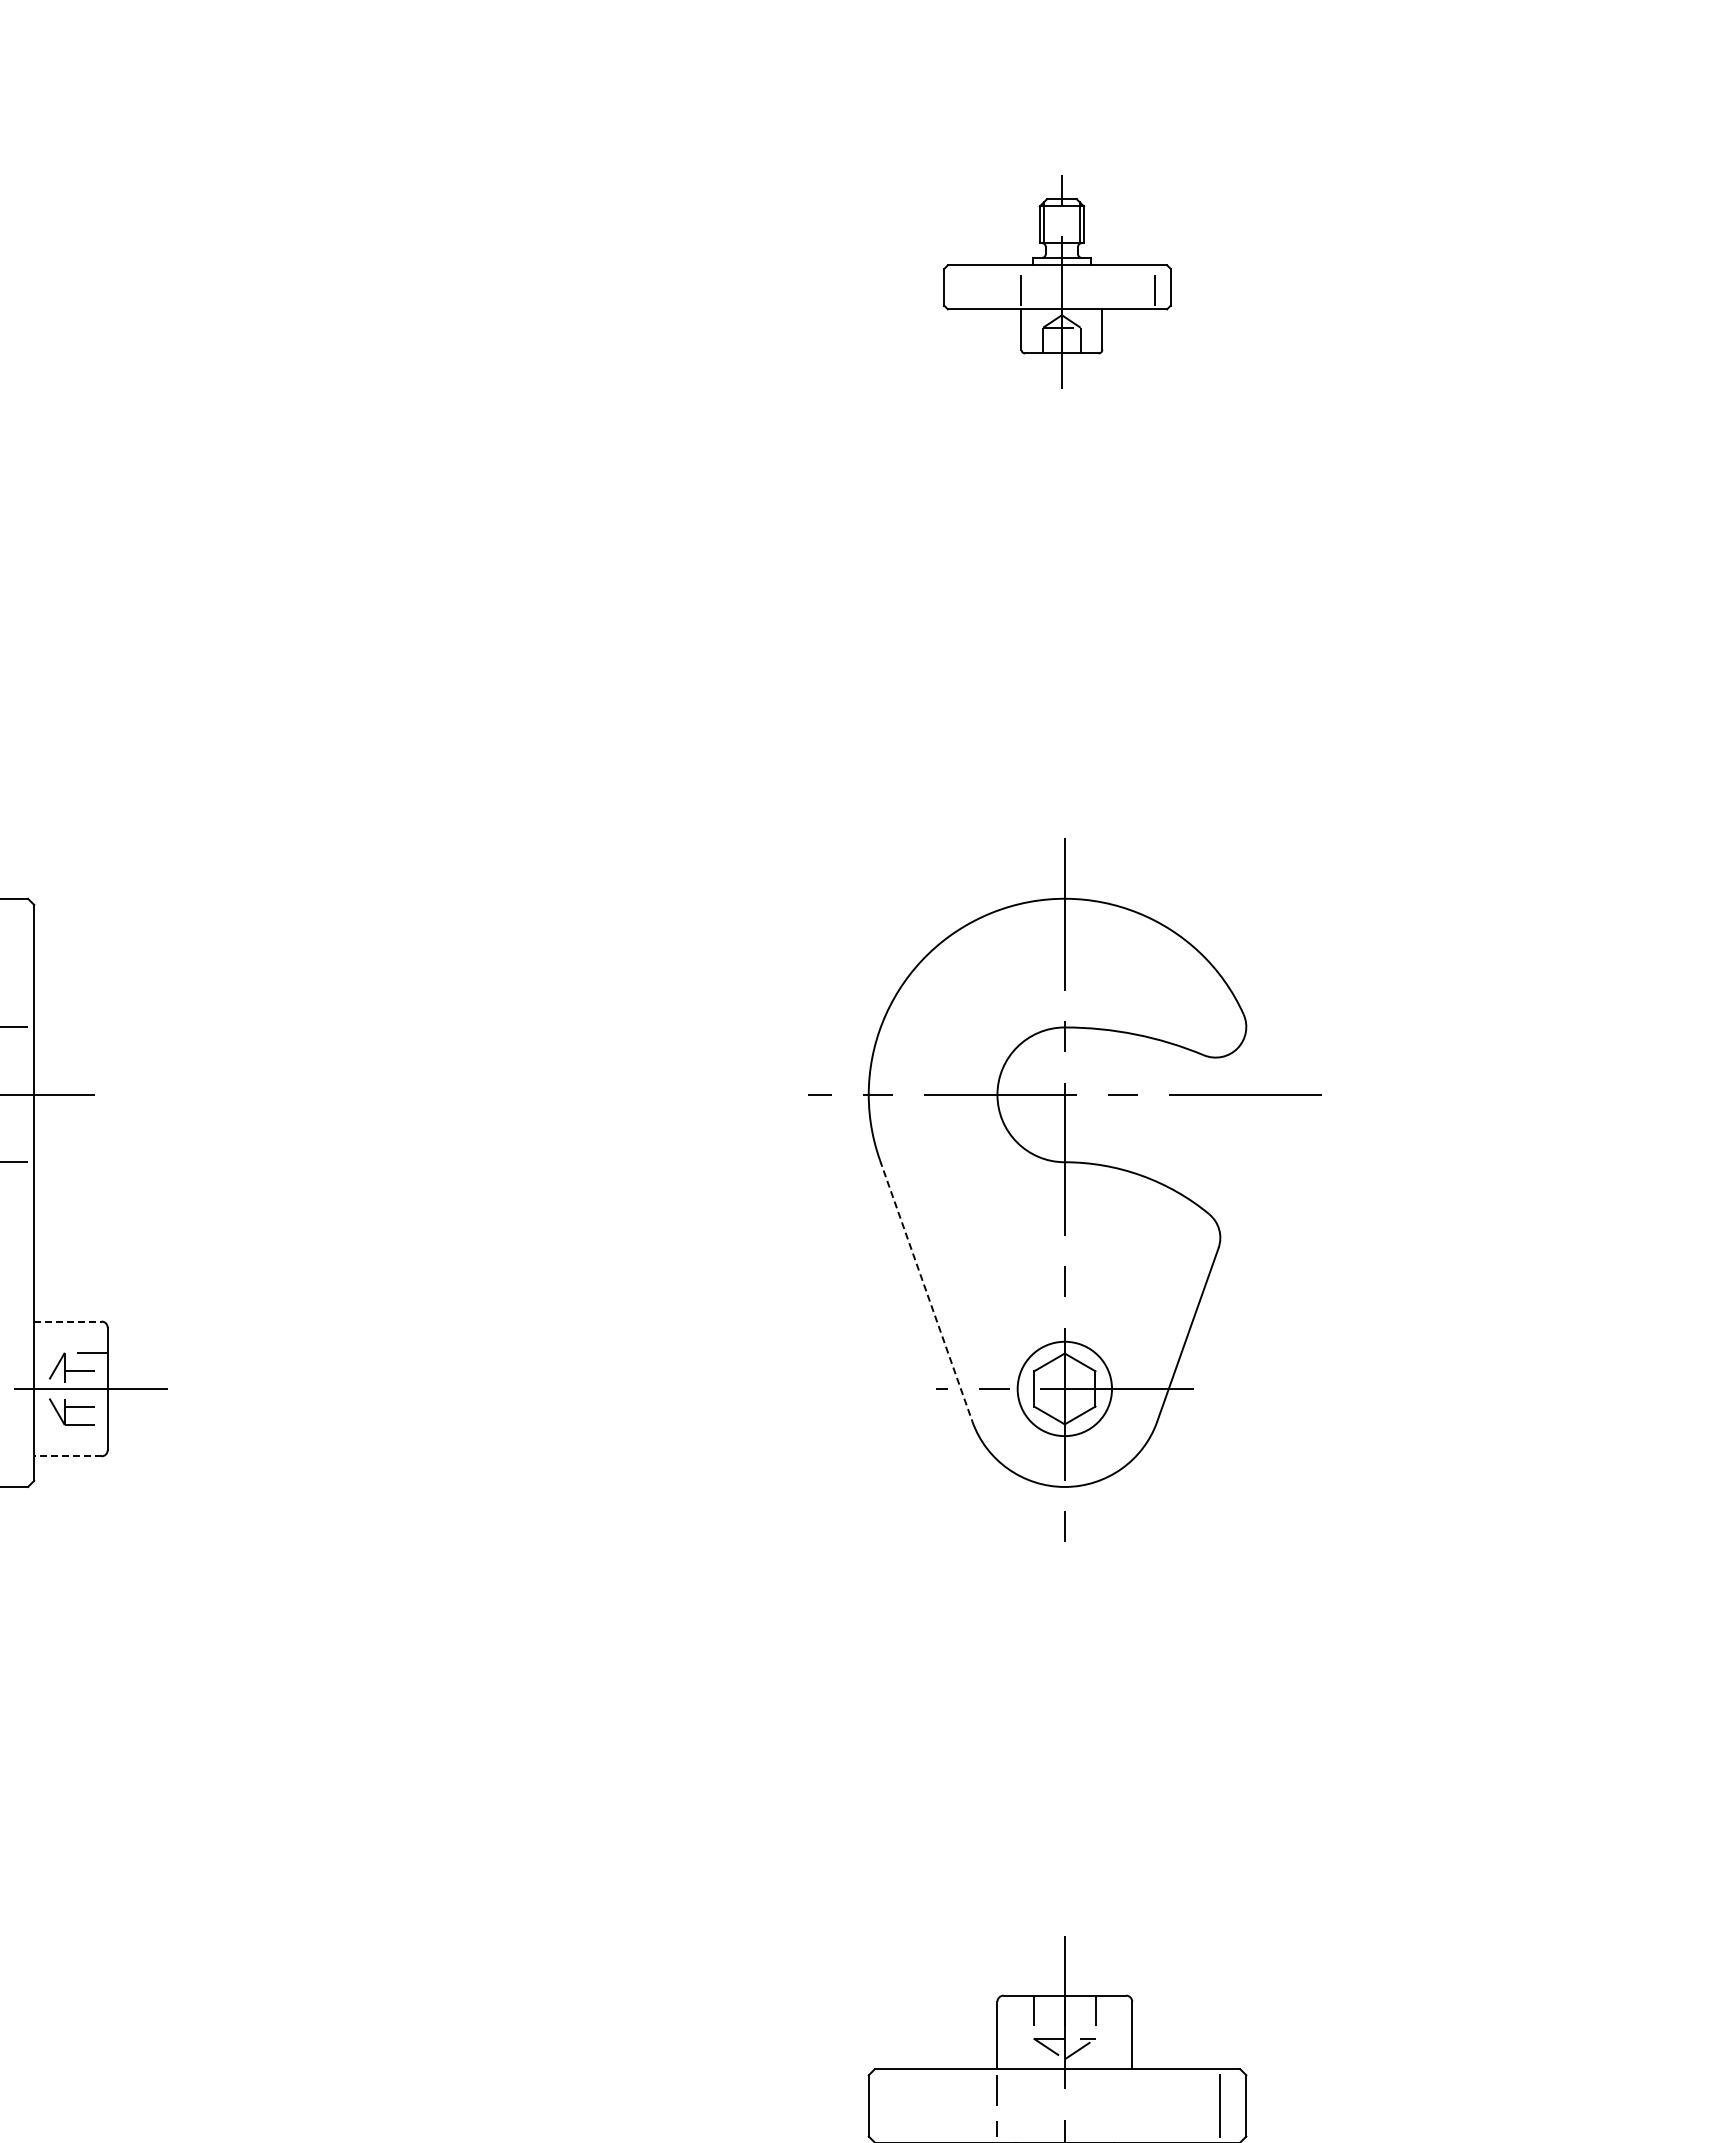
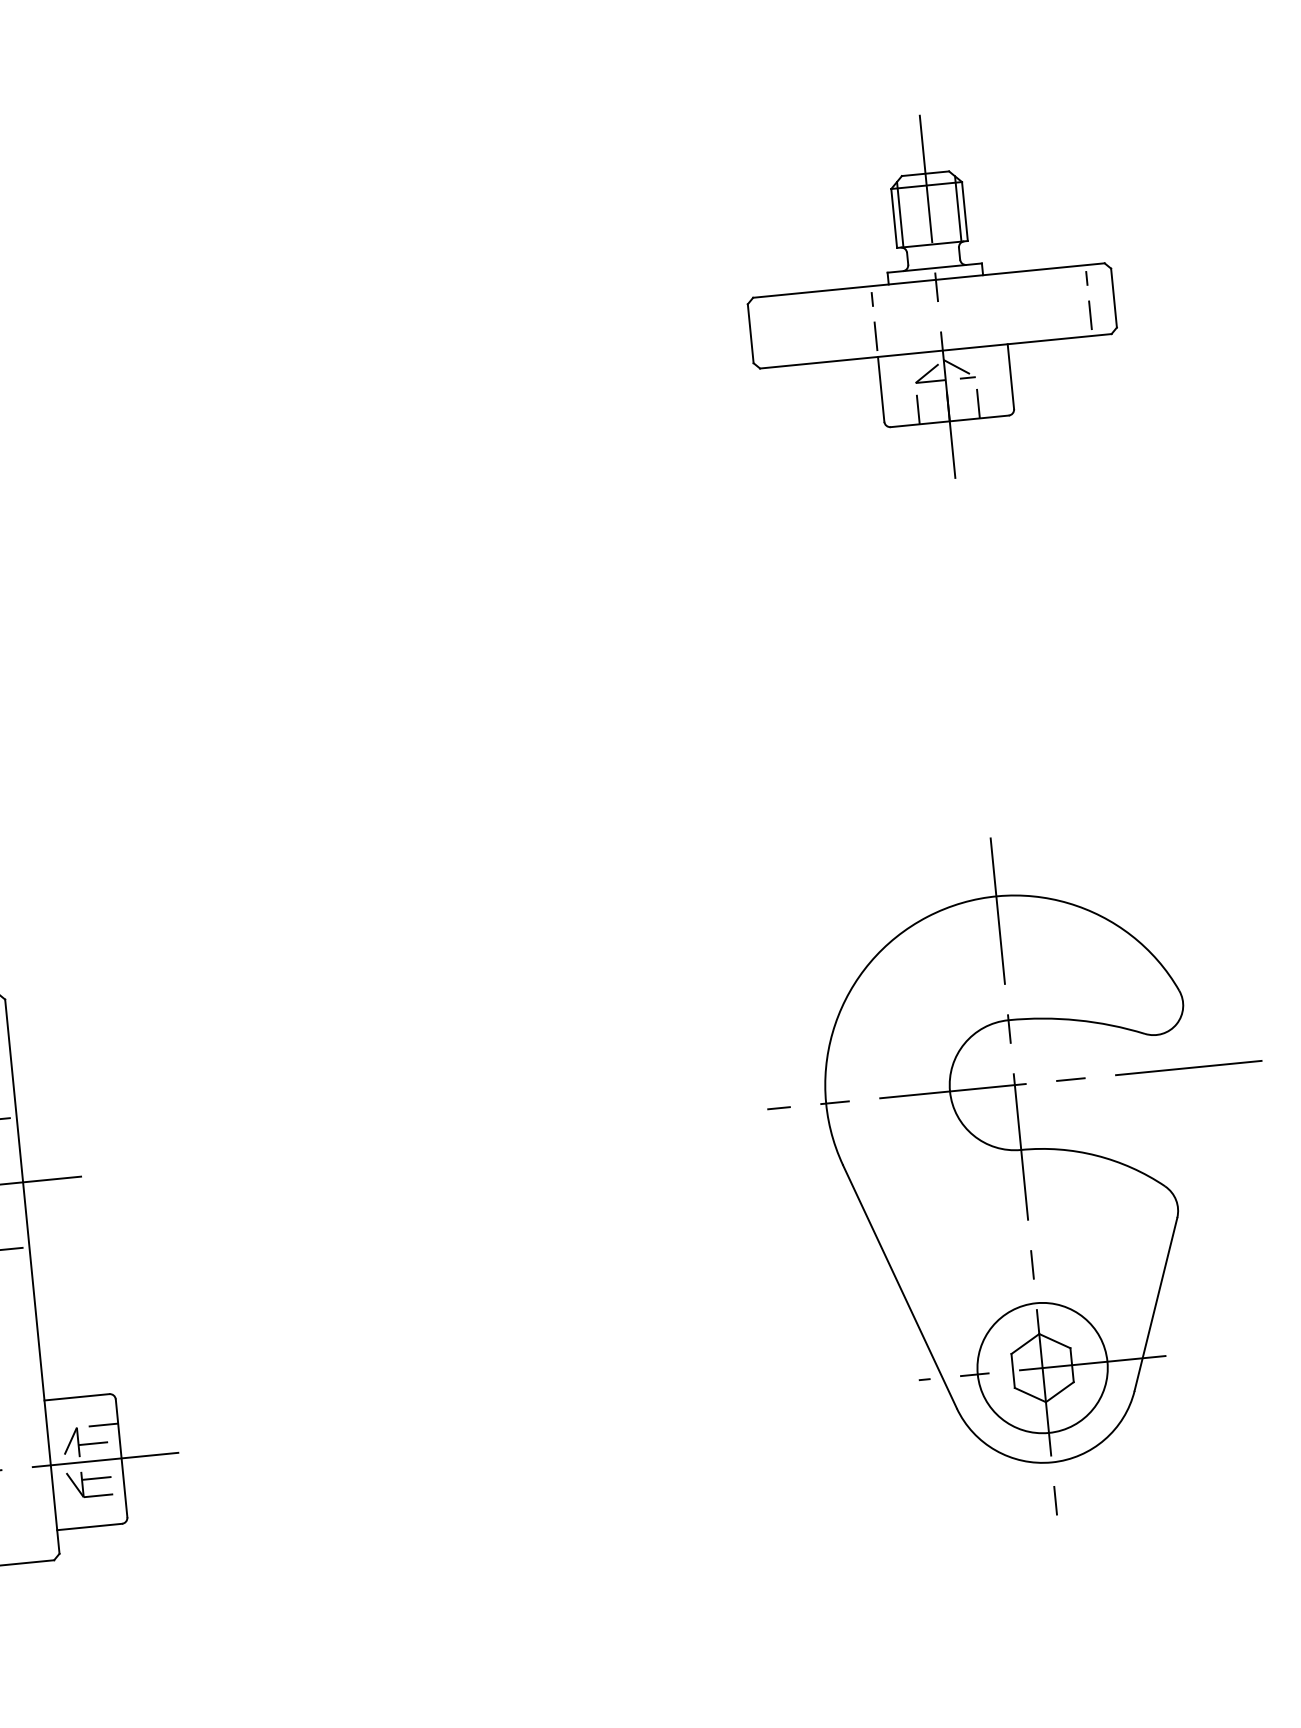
part: (1057, 275) -> (930, 297), size x1.67
line: (926, 1290) -> (900, 1286), dashed -> solid
line: (67, 1321) -> (76, 1397), dashed -> solid
circle: (1064, 1388) -> (1042, 1367), size x1.43
line: (67, 1456) -> (89, 1527), dashed -> solid

